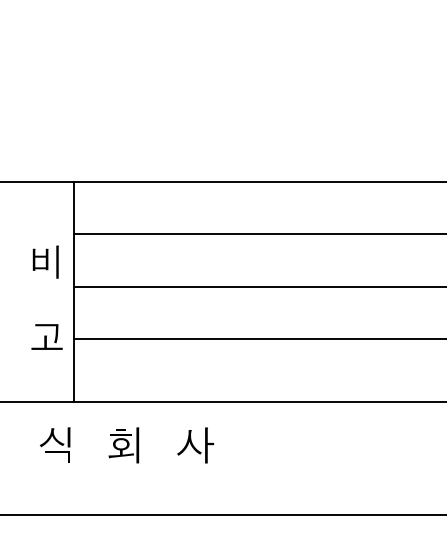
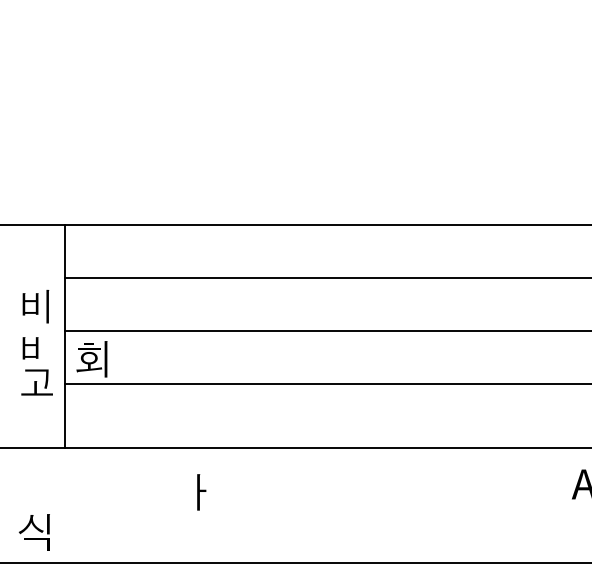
part: (40, 303) -> (30, 348), added
fill: (189, 442) -> (181, 489), removed
part: (54, 445) -> (33, 532), moved
part: (123, 445) -> (91, 359), moved

